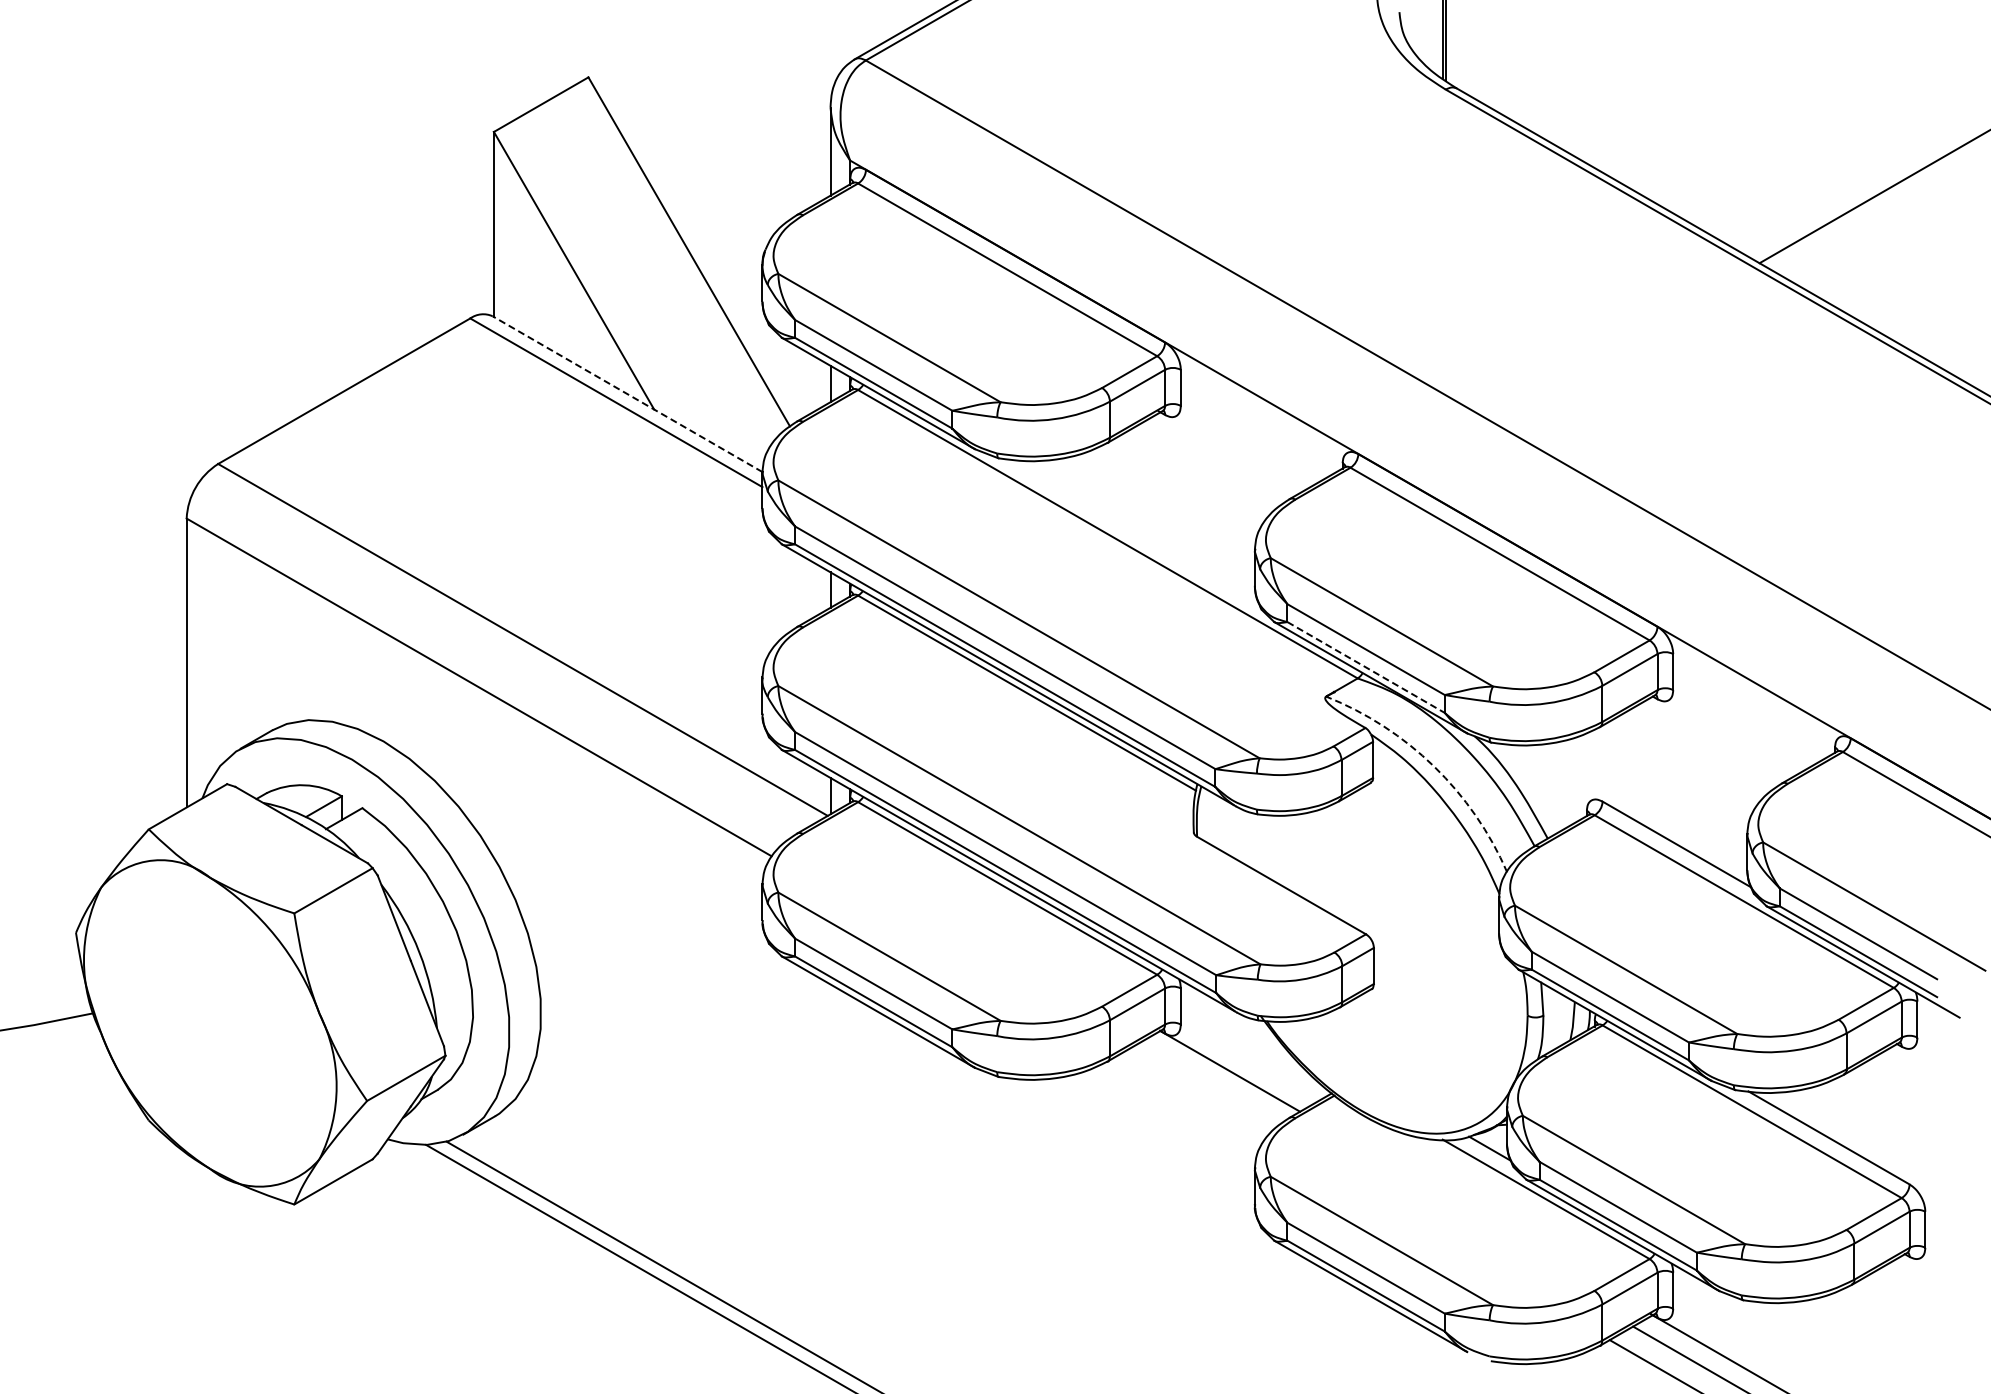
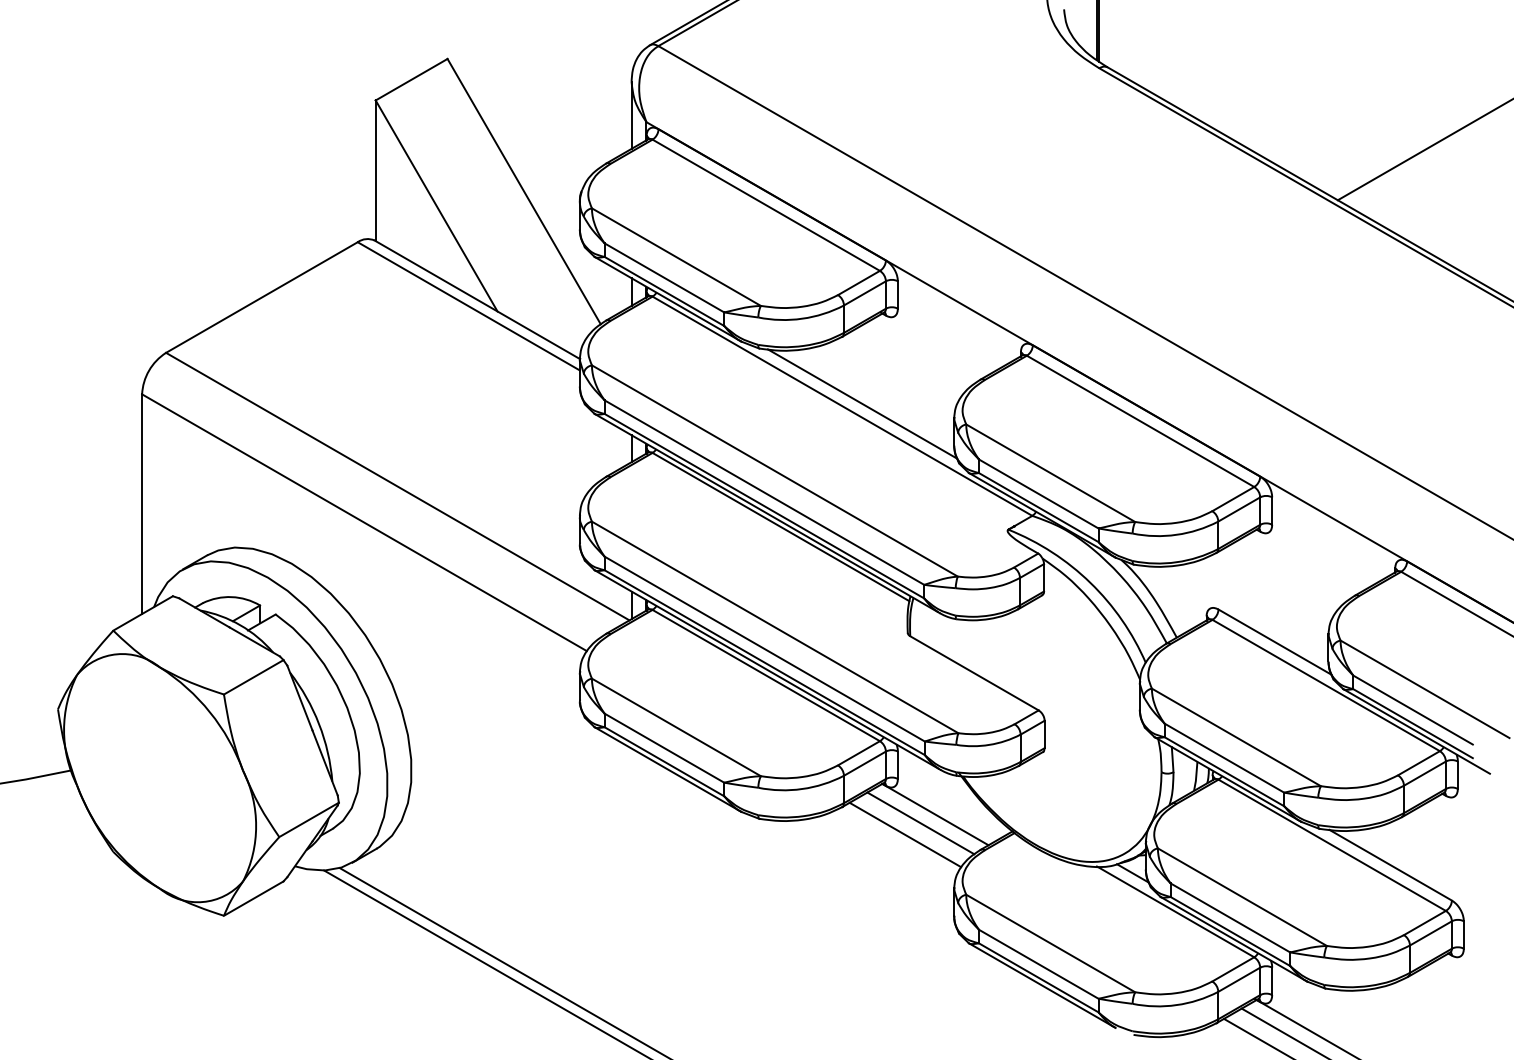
line: (627, 394) -> (477, 300), dashed -> solid
line: (1133, 531) -> (861, 404), added
line: (1366, 667) -> (1039, 507), dashed -> solid
arc: (1434, 766) -> (1090, 582), dashed -> solid
line: (1210, 1082) -> (920, 823), added
line: (1190, 1097) -> (905, 834), added

